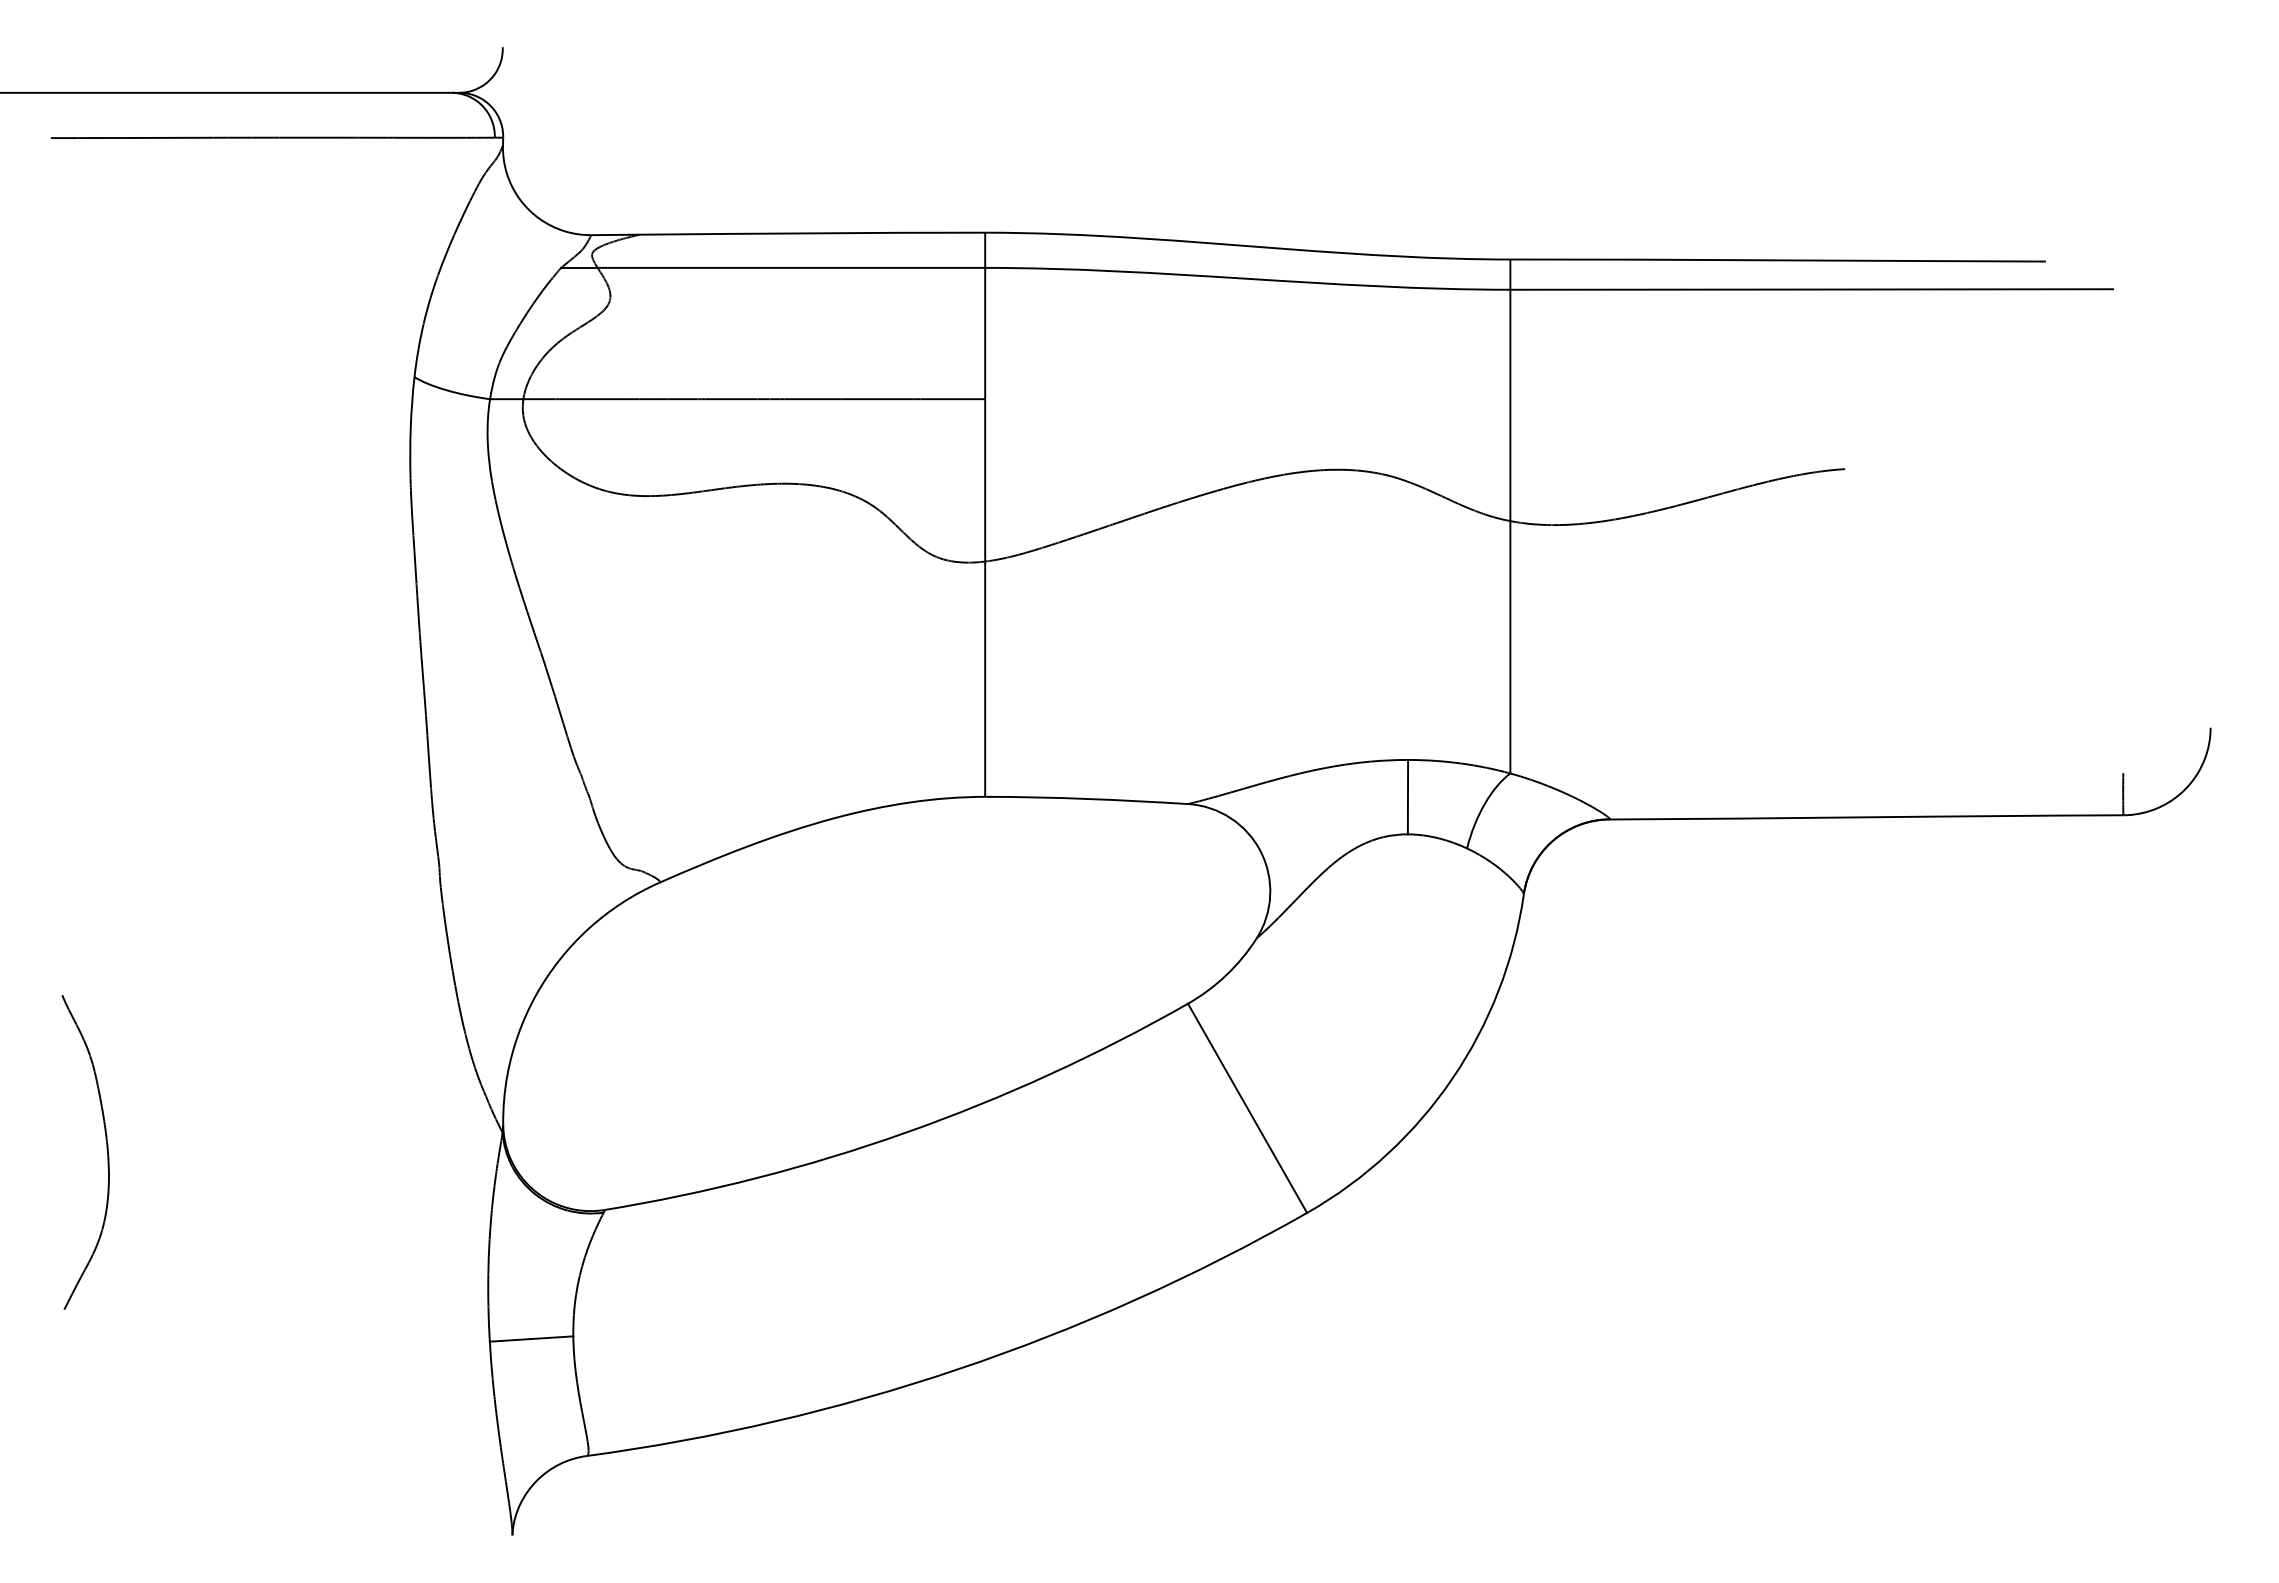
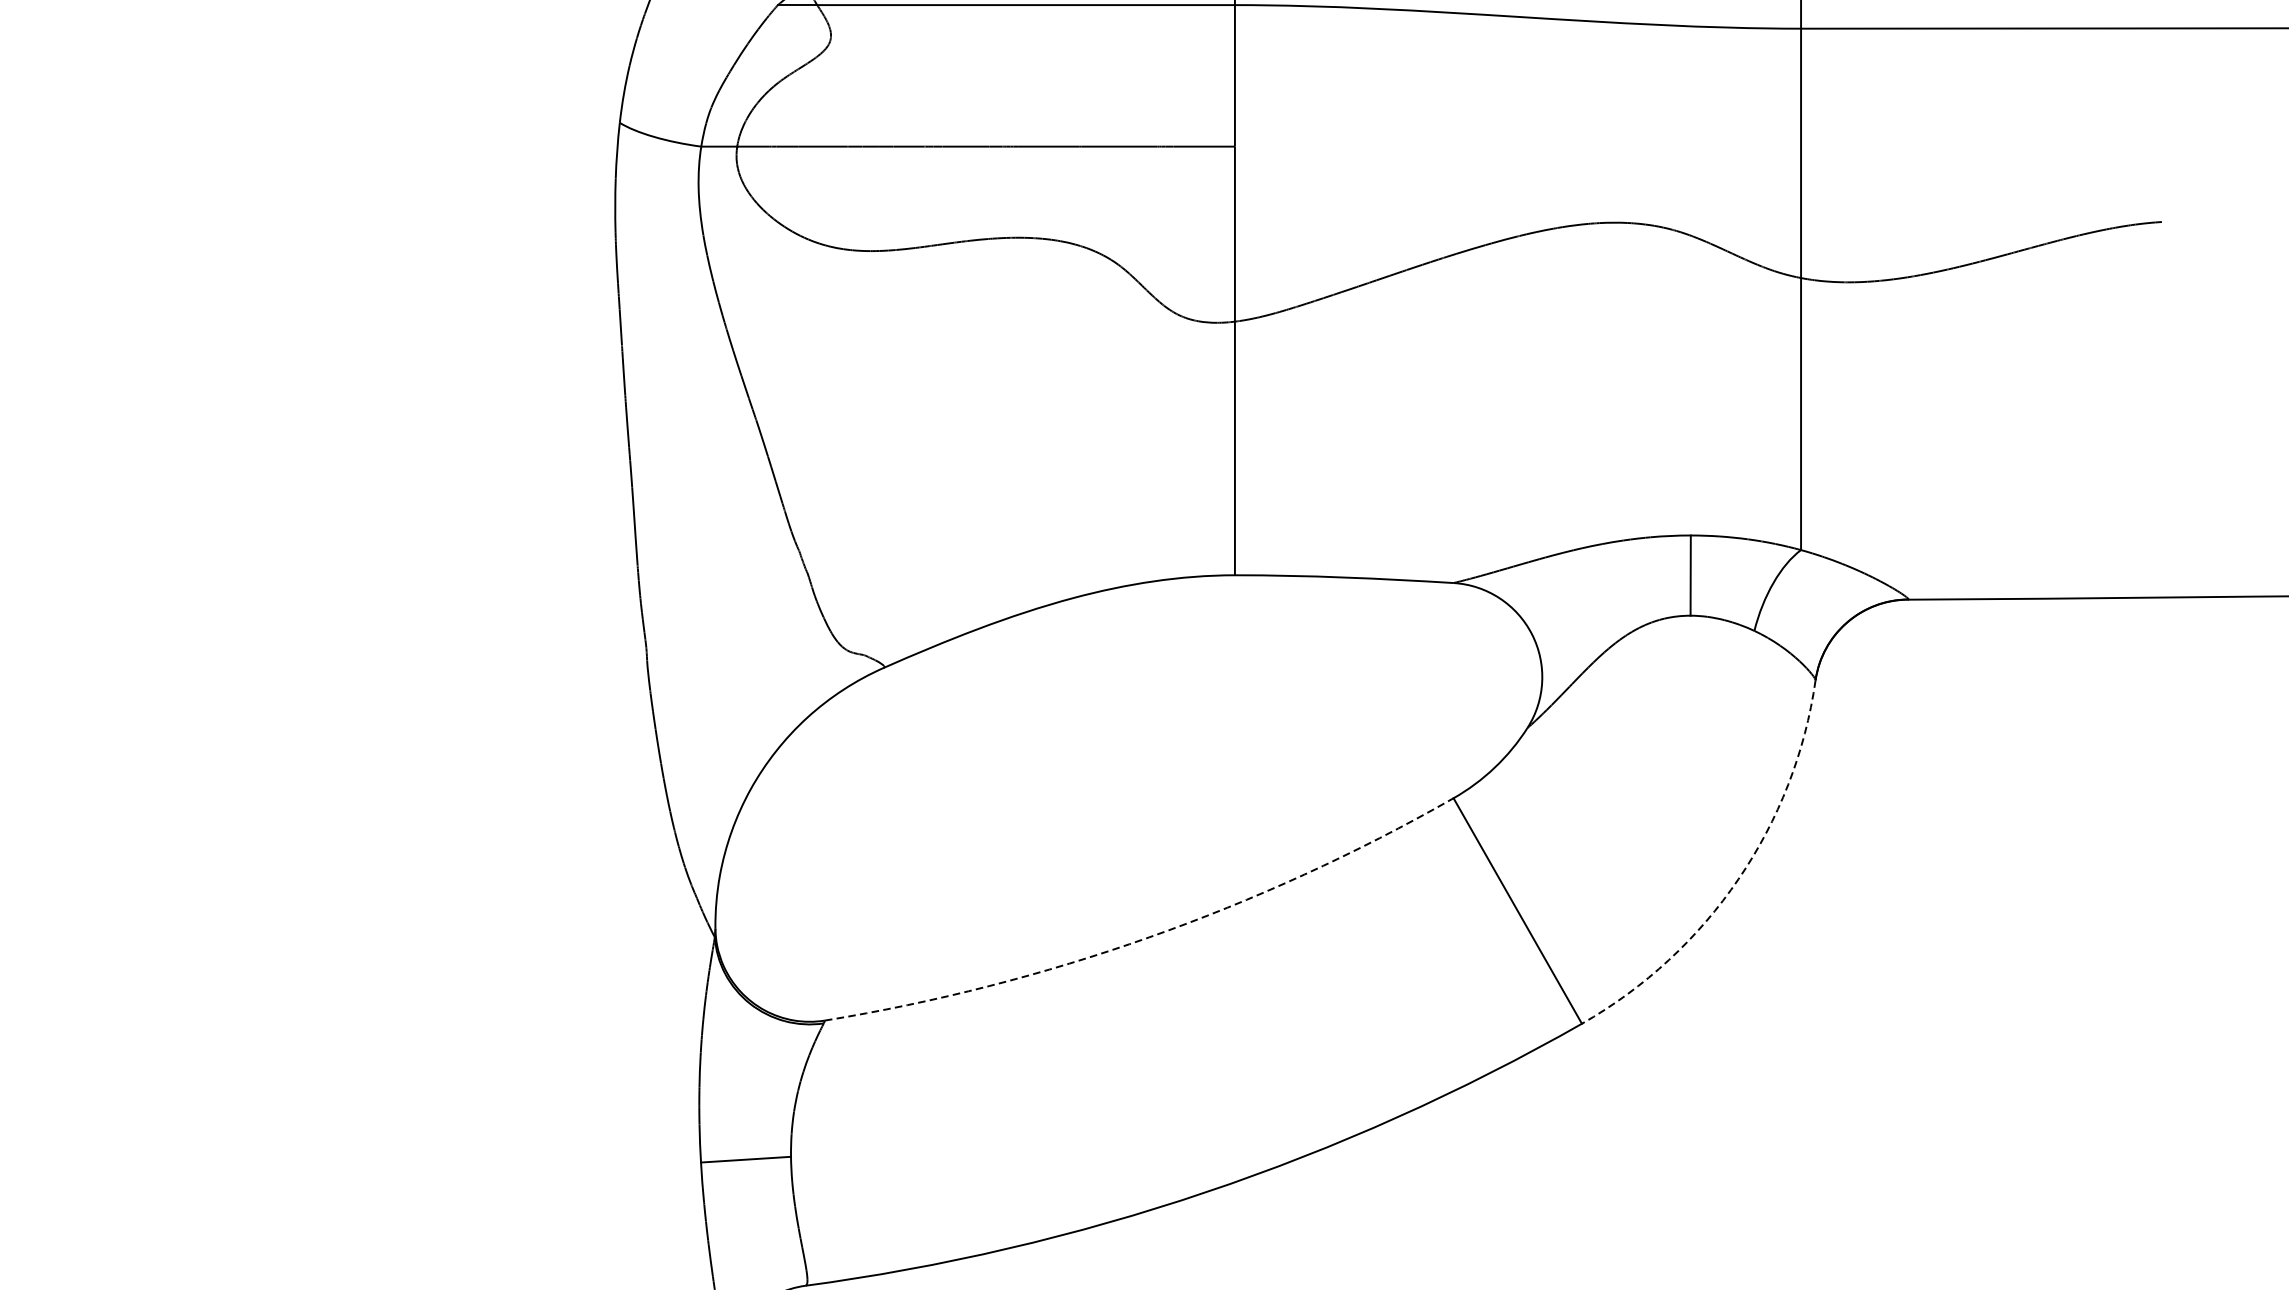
arc: (1452, 1078) -> (1738, 878), solid -> dashed
arc: (905, 1132) -> (1149, 937), solid -> dashed
part: (106, 1150) -> (287, 956), removed

